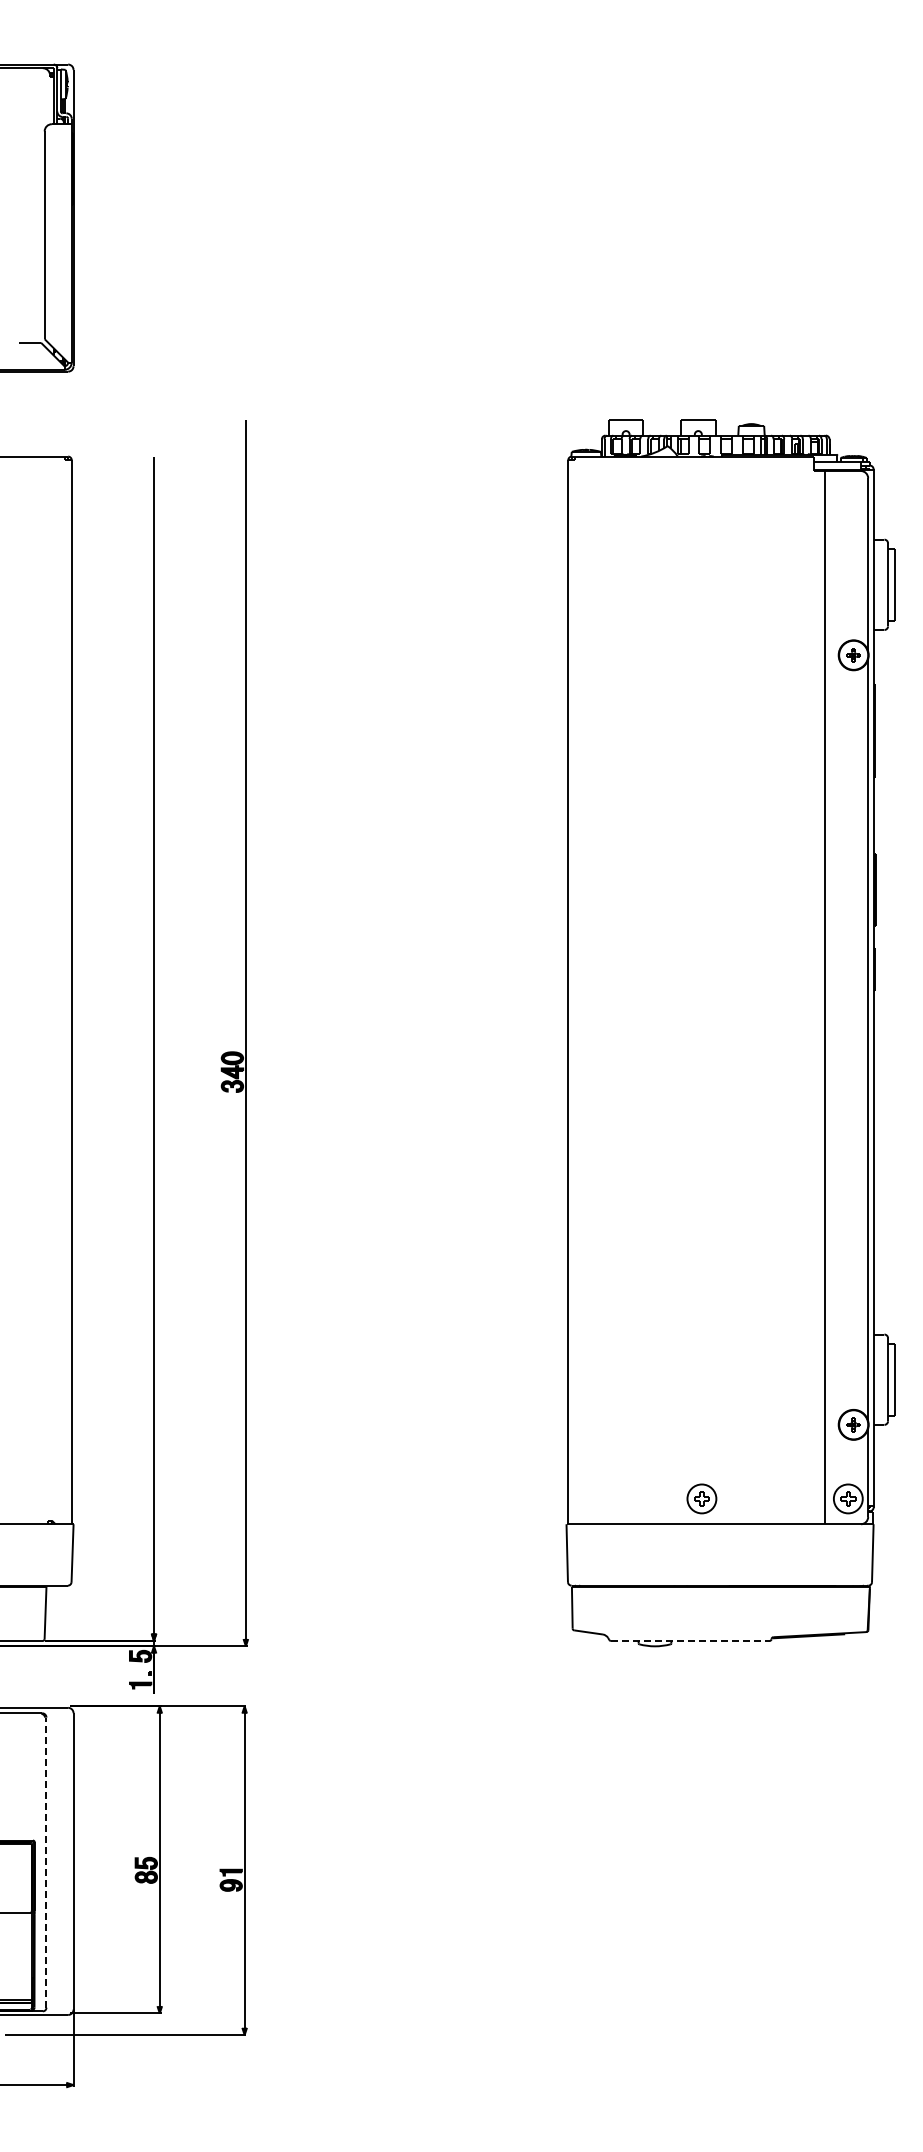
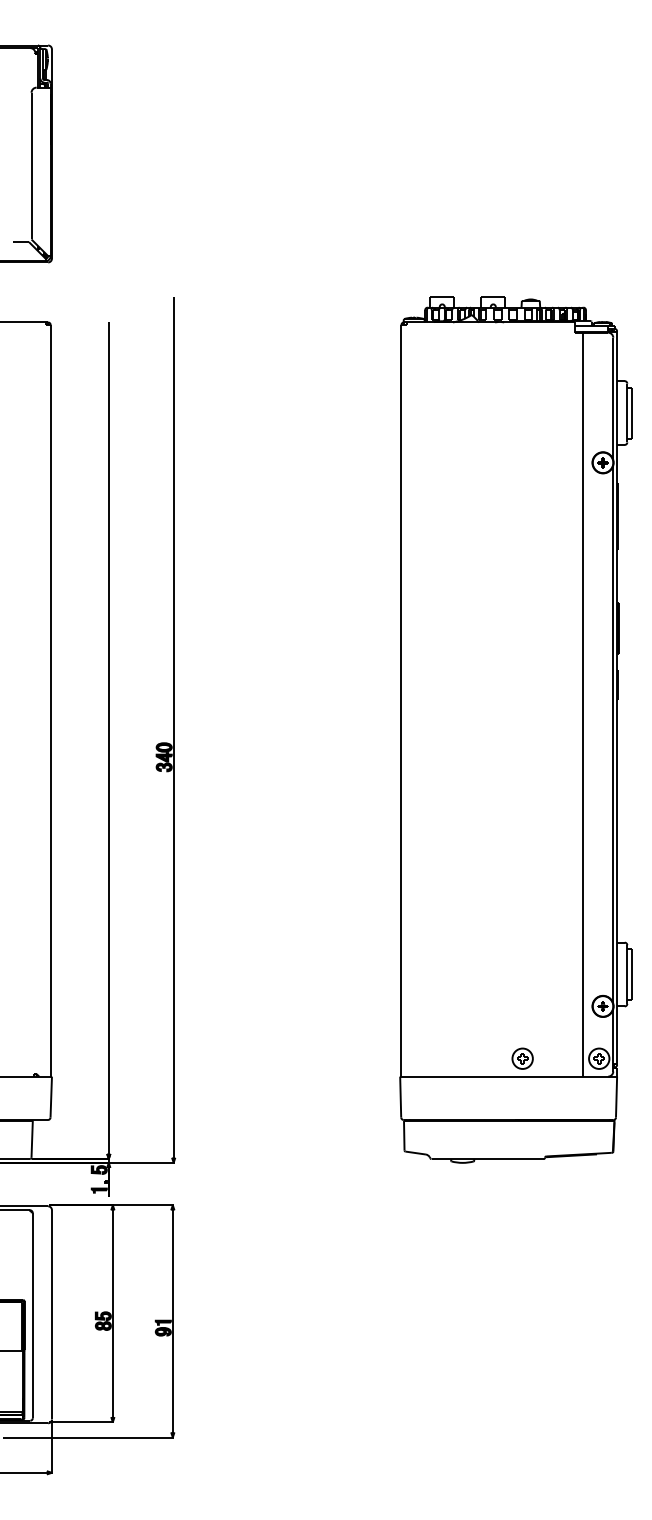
part: (701, 1498) -> (522, 1058), moved
line: (690, 1640) -> (487, 1158), dashed -> solid
line: (46, 1862) -> (32, 1315), dashed -> solid

